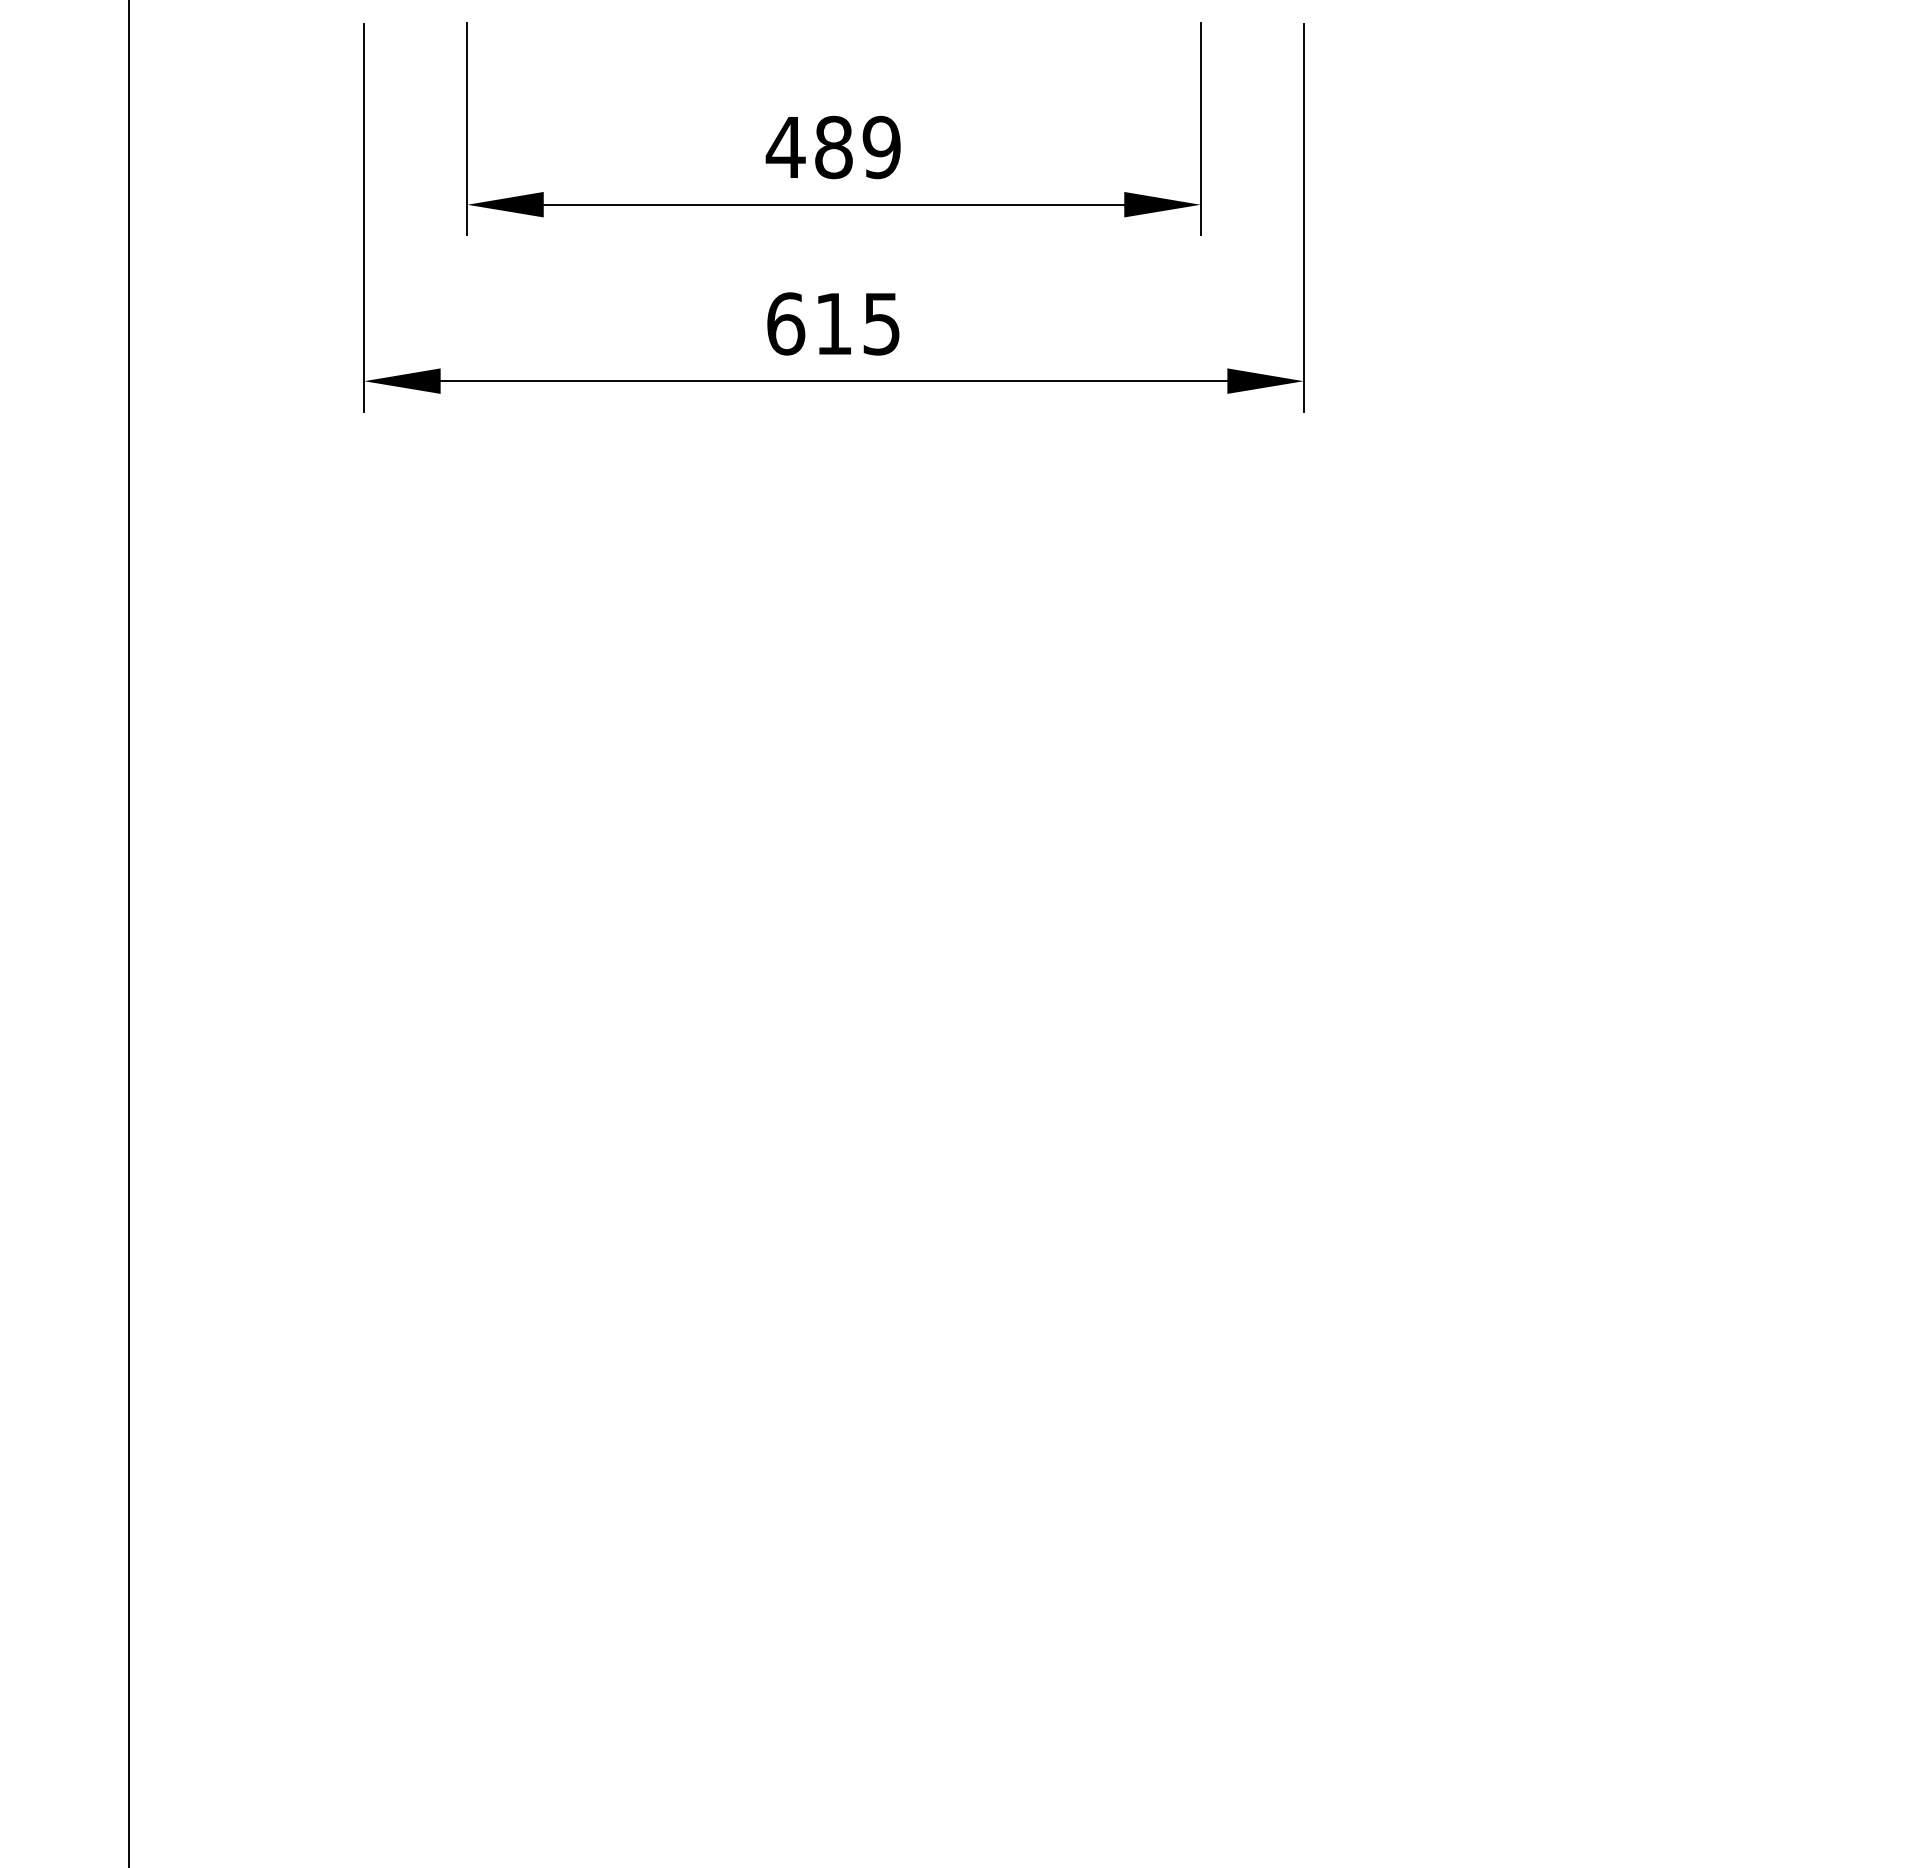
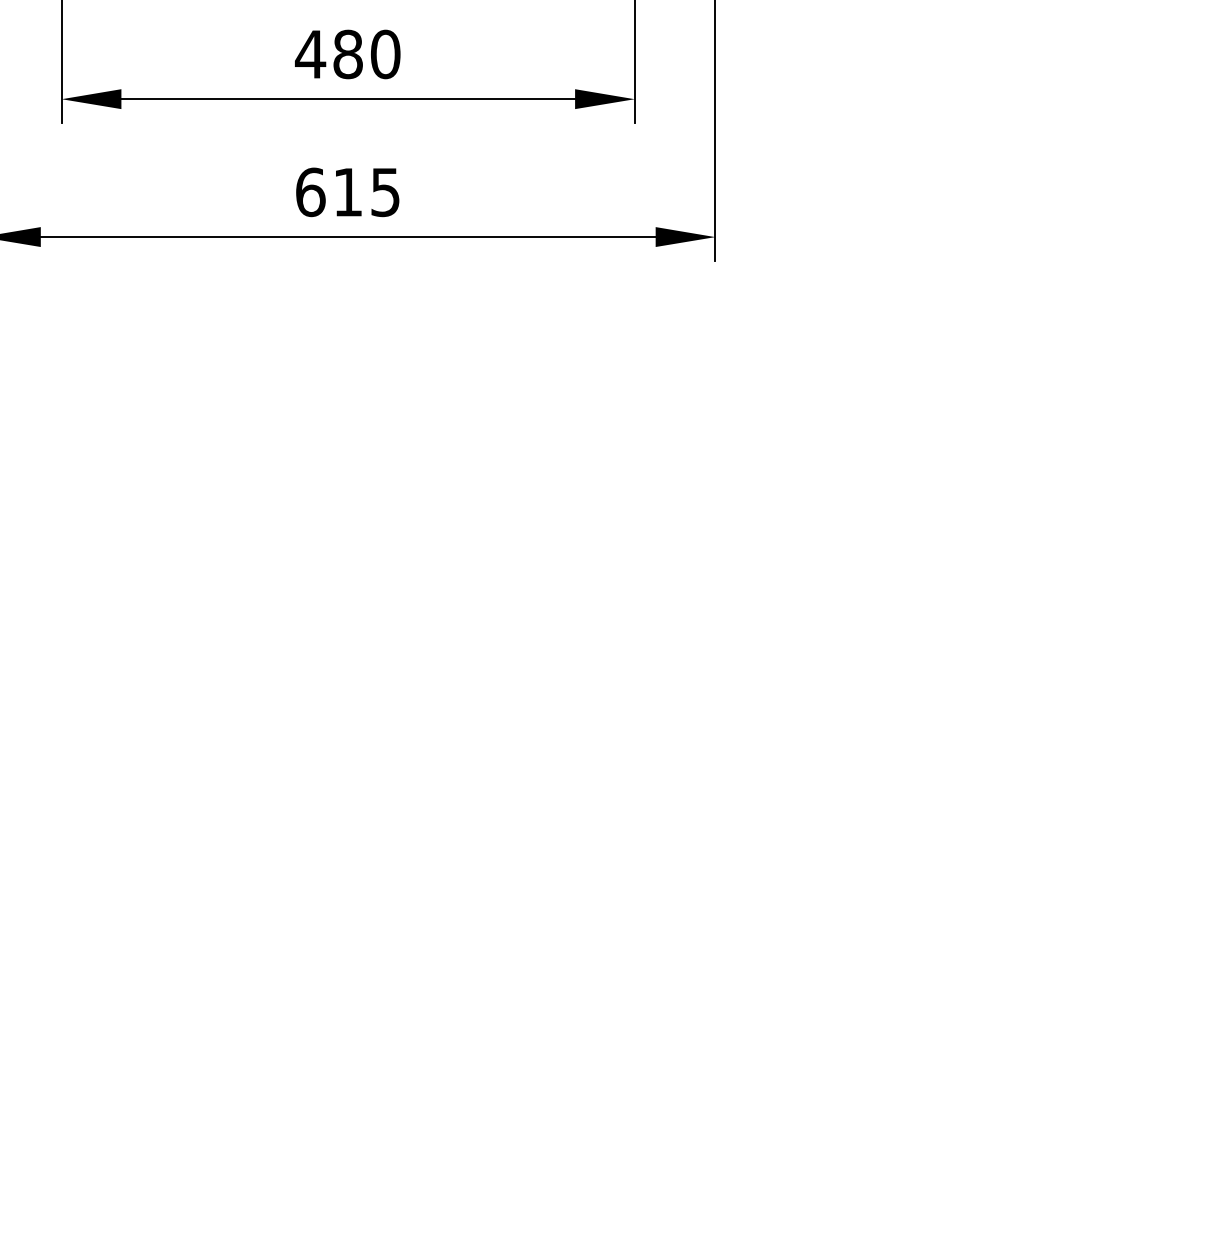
text: (881, 147) -> (385, 54), 489 -> 480

